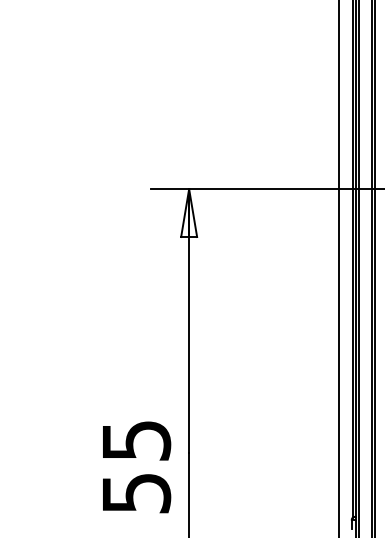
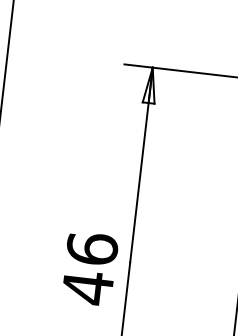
text: (136, 467) -> (90, 268), 55 -> 46

